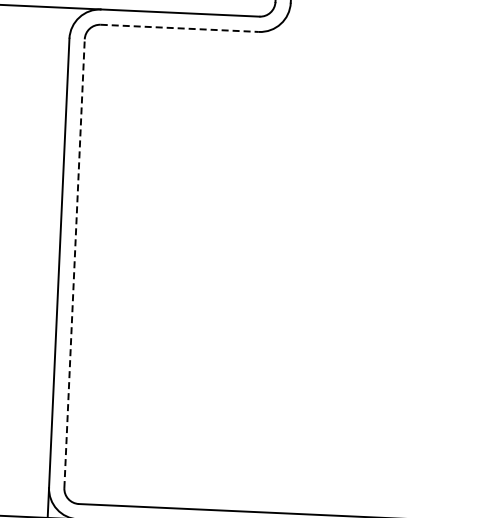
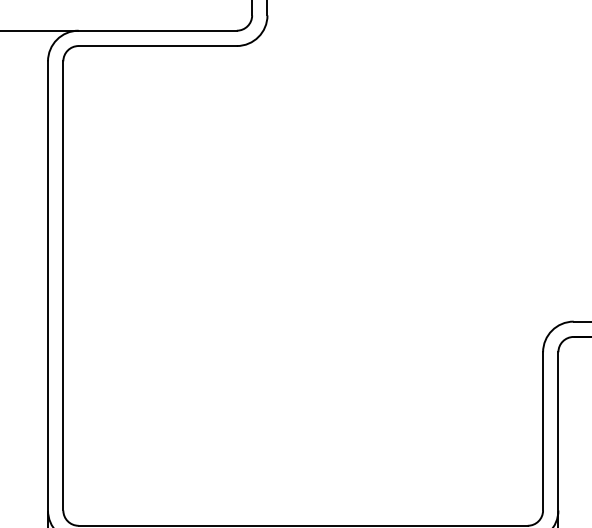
line: (180, 28) -> (158, 46), dashed -> solid
line: (74, 263) -> (63, 285), dashed -> solid

